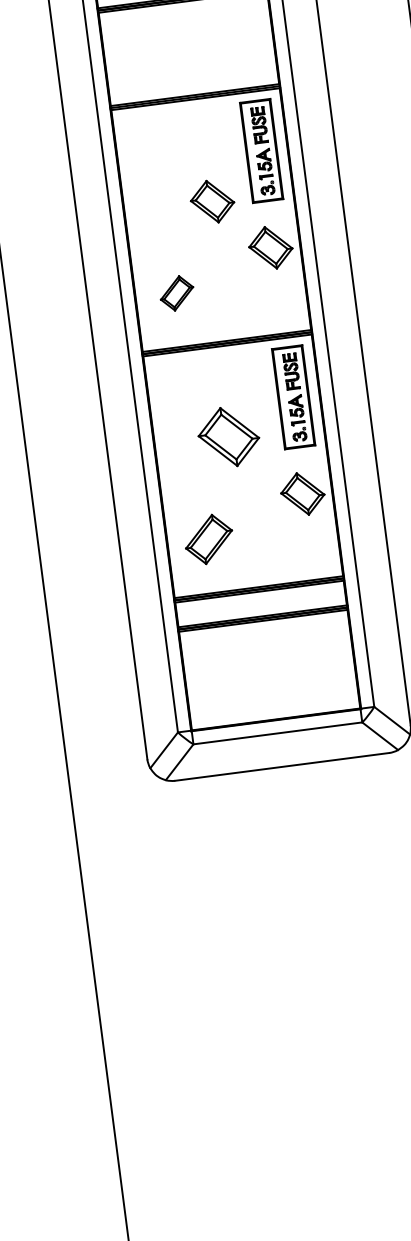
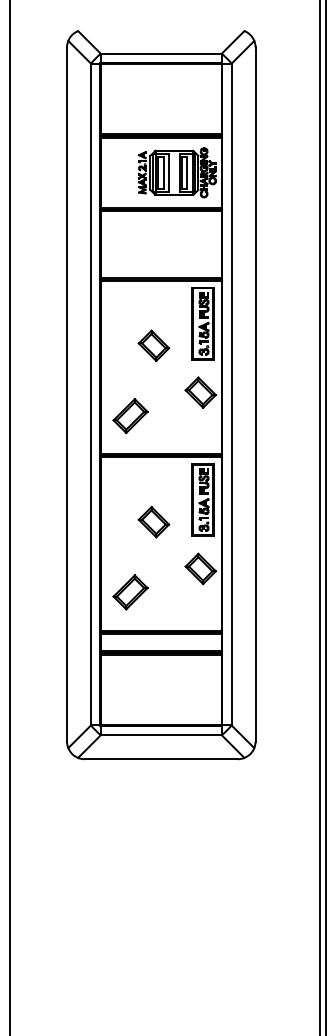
part: (211, 201) -> (153, 345), moved
part: (177, 293) -> (130, 416), size x1.43
part: (228, 437) -> (153, 522), size x0.71

